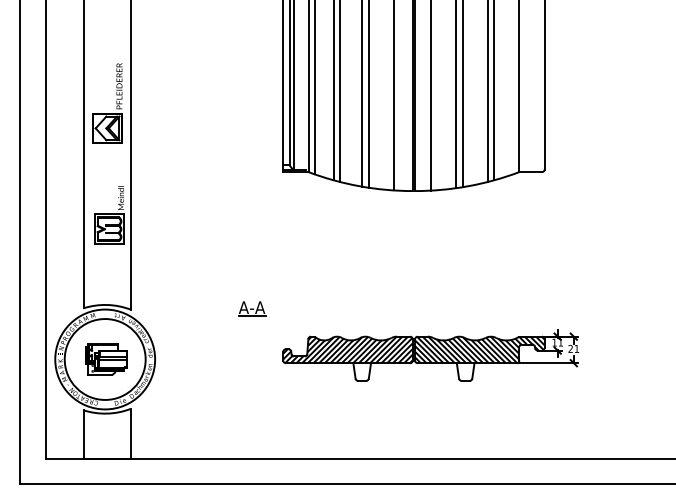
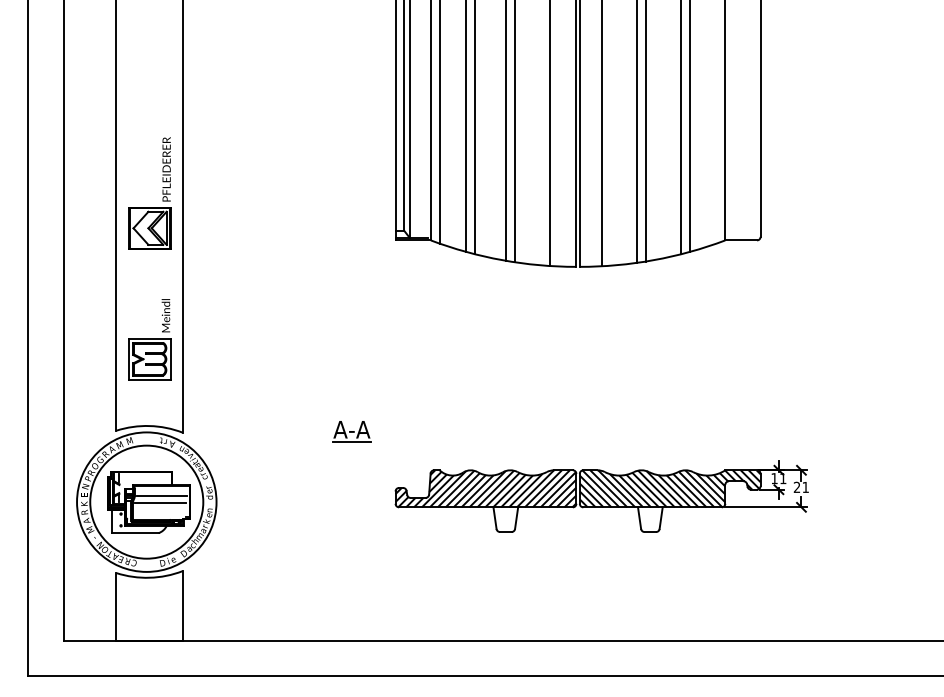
part: (116, 103) -> (162, 193), moved
part: (109, 215) -> (149, 339), moved
part: (106, 359) -> (148, 502), size x1.43

